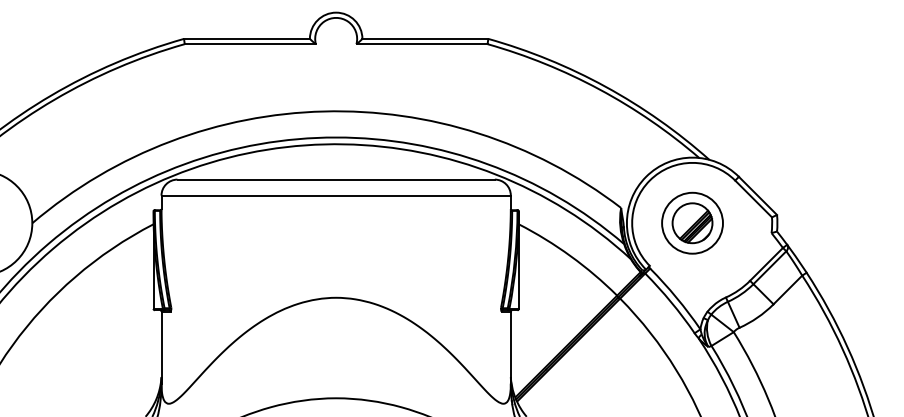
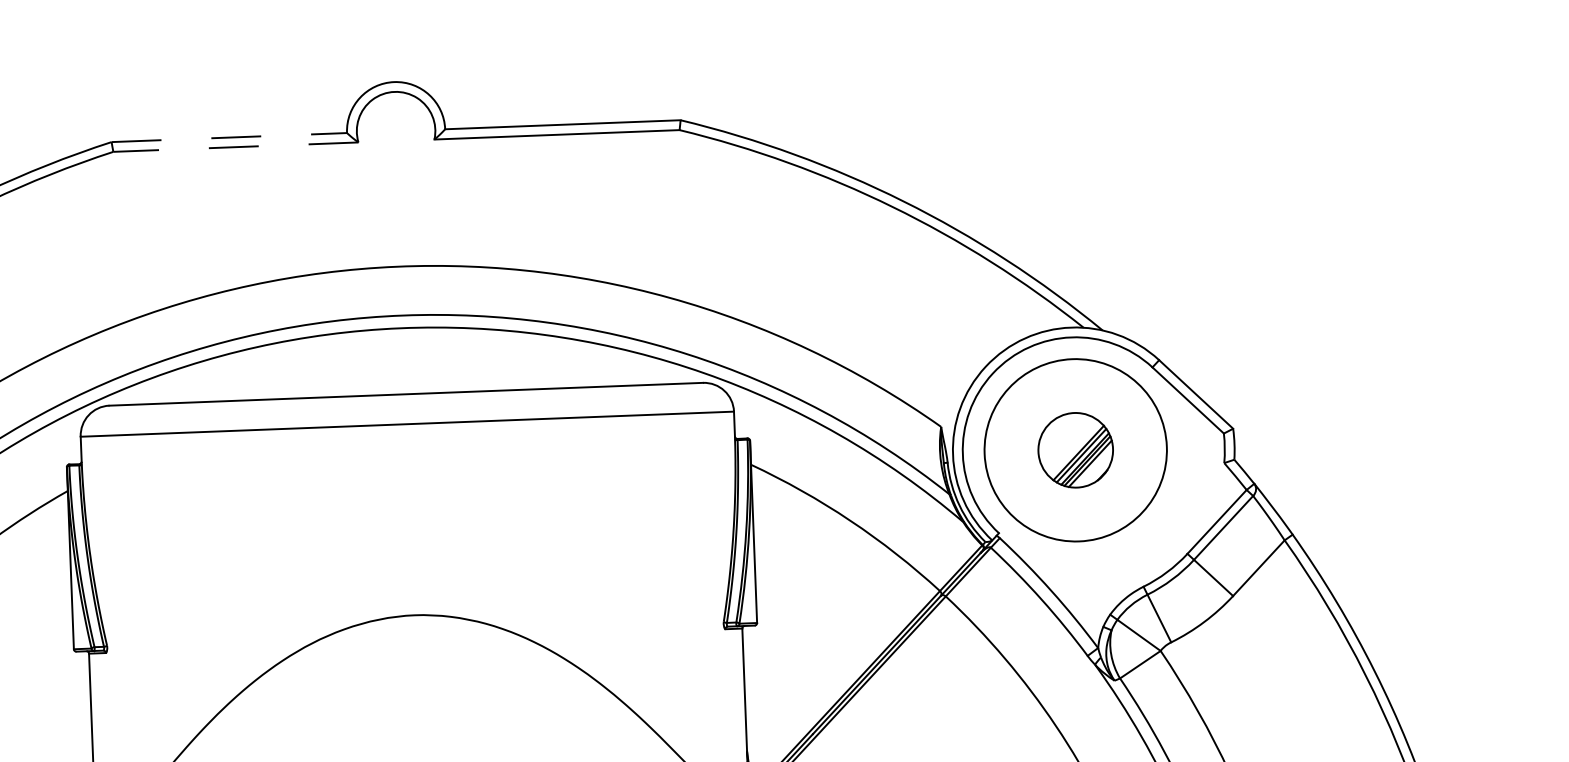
line: (246, 38) -> (228, 136), solid -> dashed
line: (250, 44) -> (236, 147), solid -> dashed
circle: (692, 222) -> (1075, 448), size x1.6

